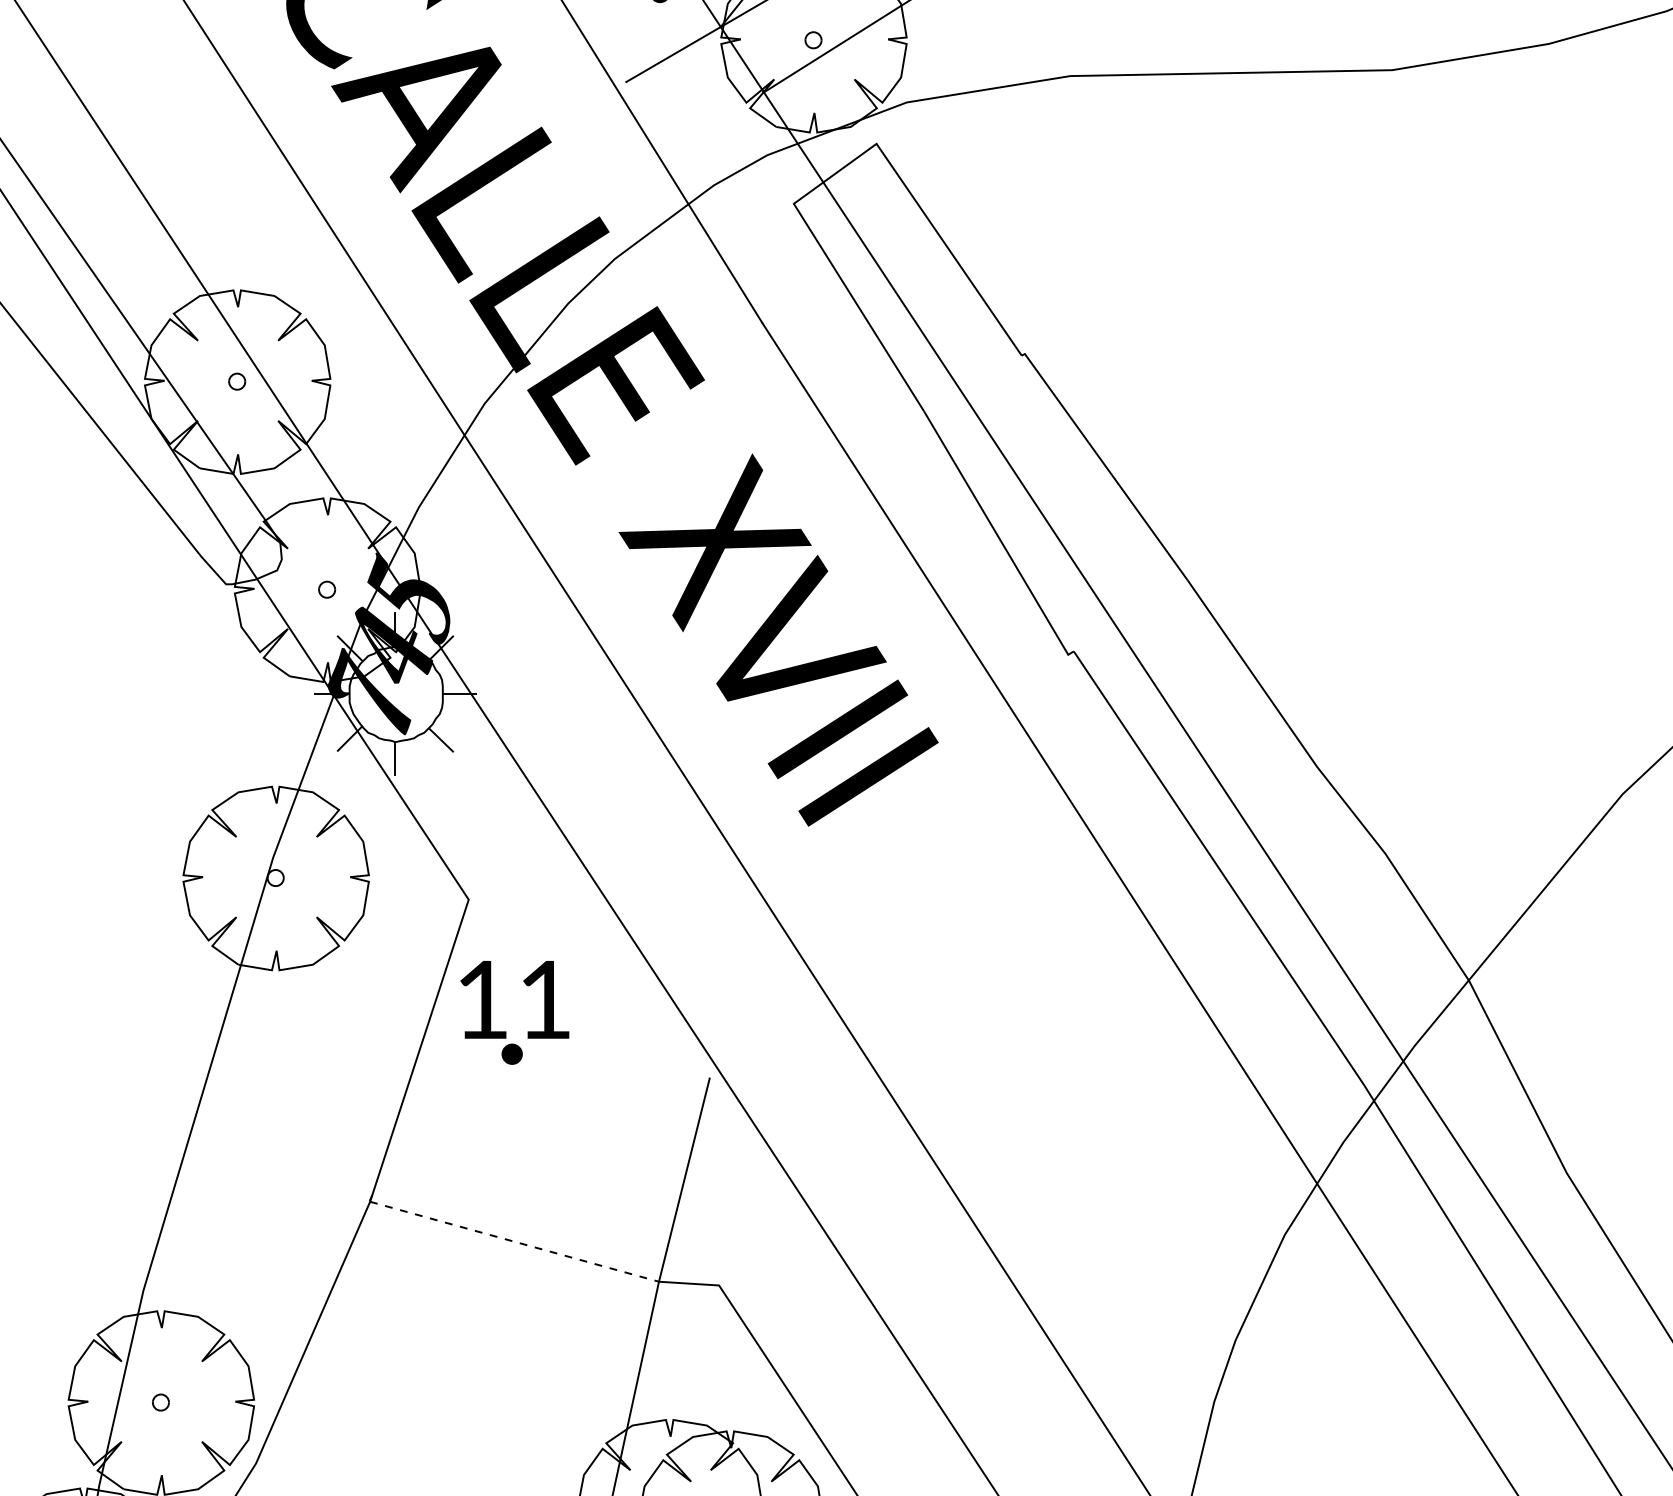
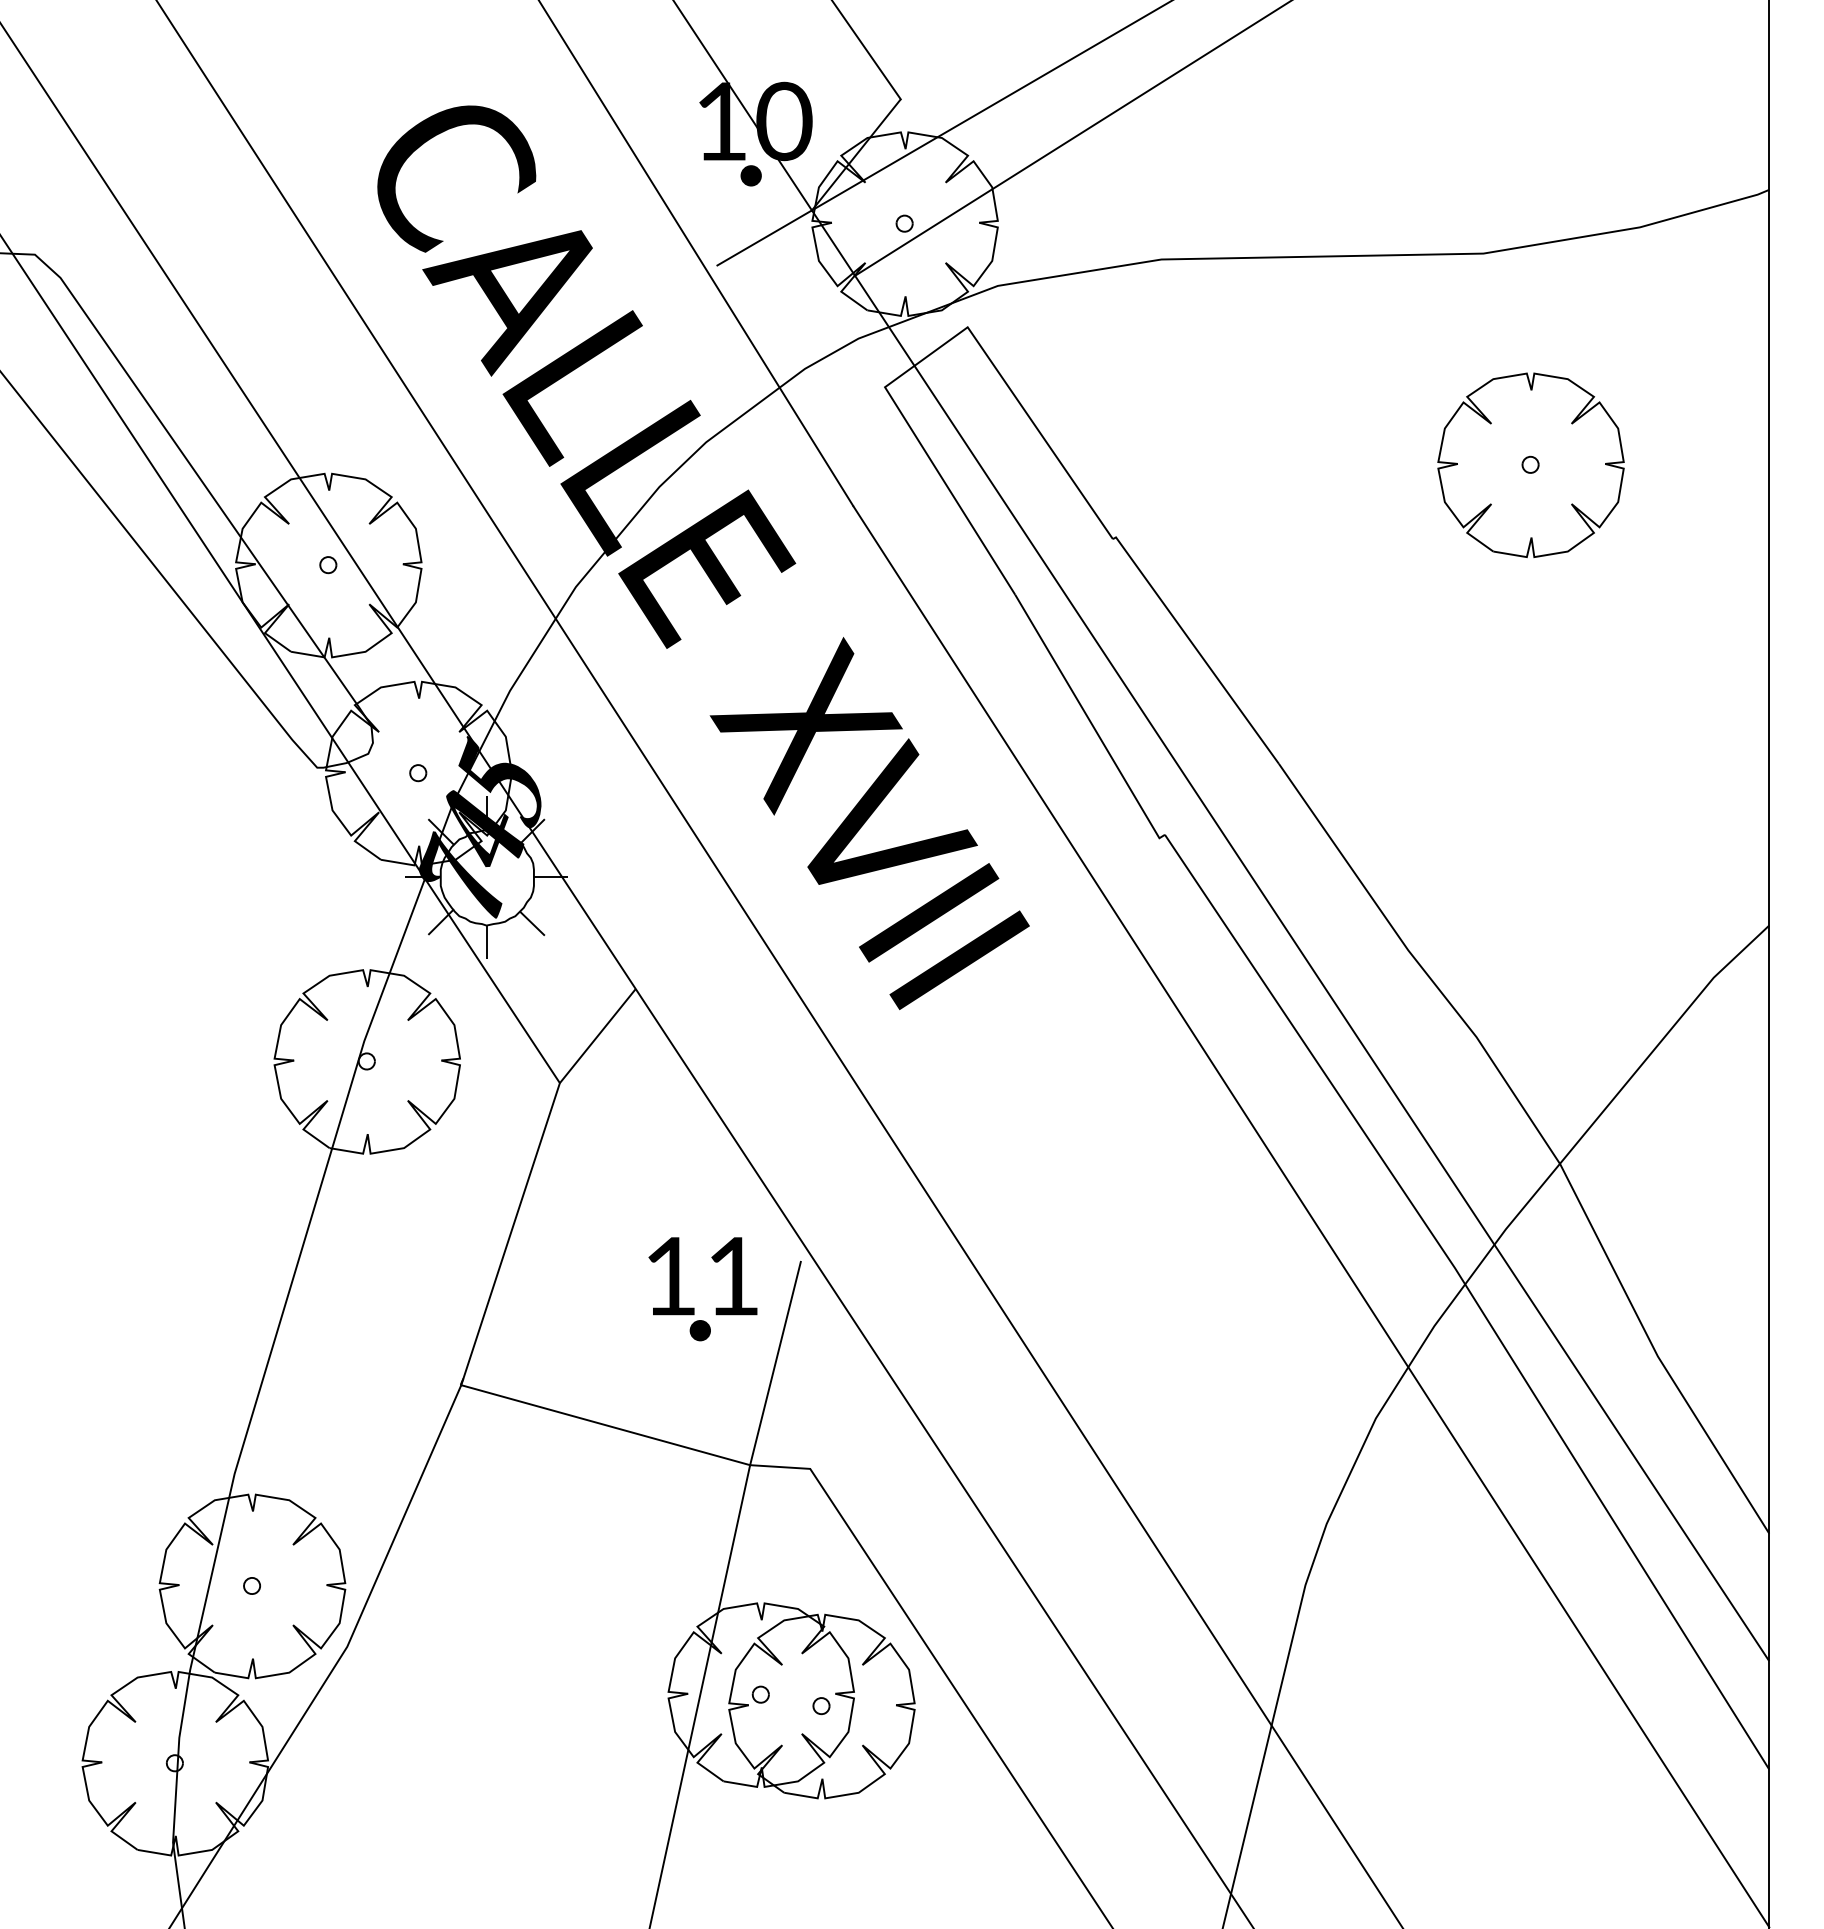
part: (1439, 281) -> (1530, 464), added
line: (506, 853) -> (597, 1036), added
part: (506, 1031) -> (694, 1307), moved
line: (514, 1242) -> (605, 1425), dashed -> solid

